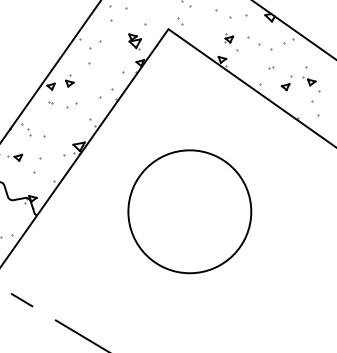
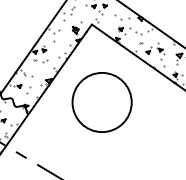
circle: (188, 211) -> (101, 102), moved

